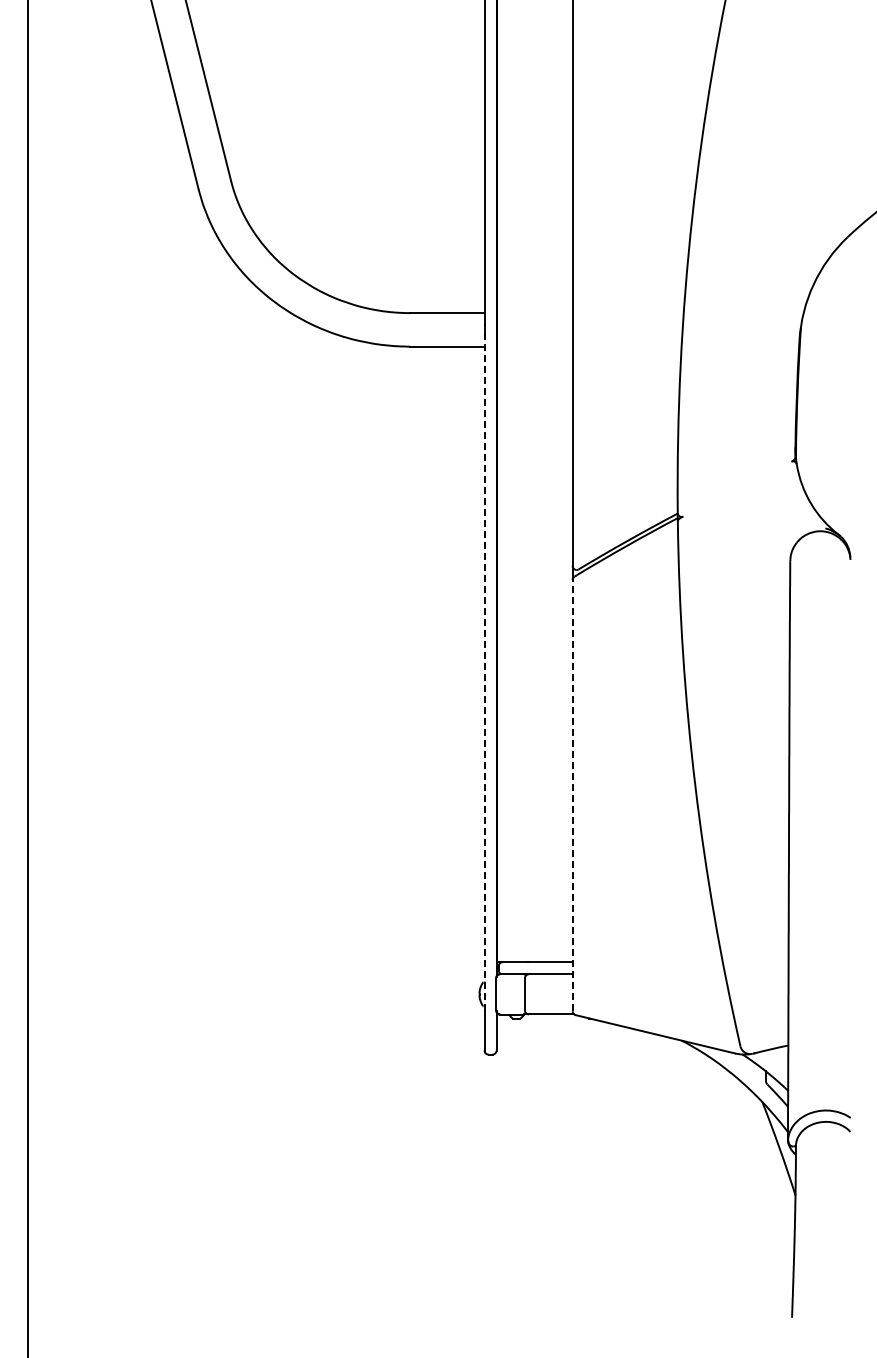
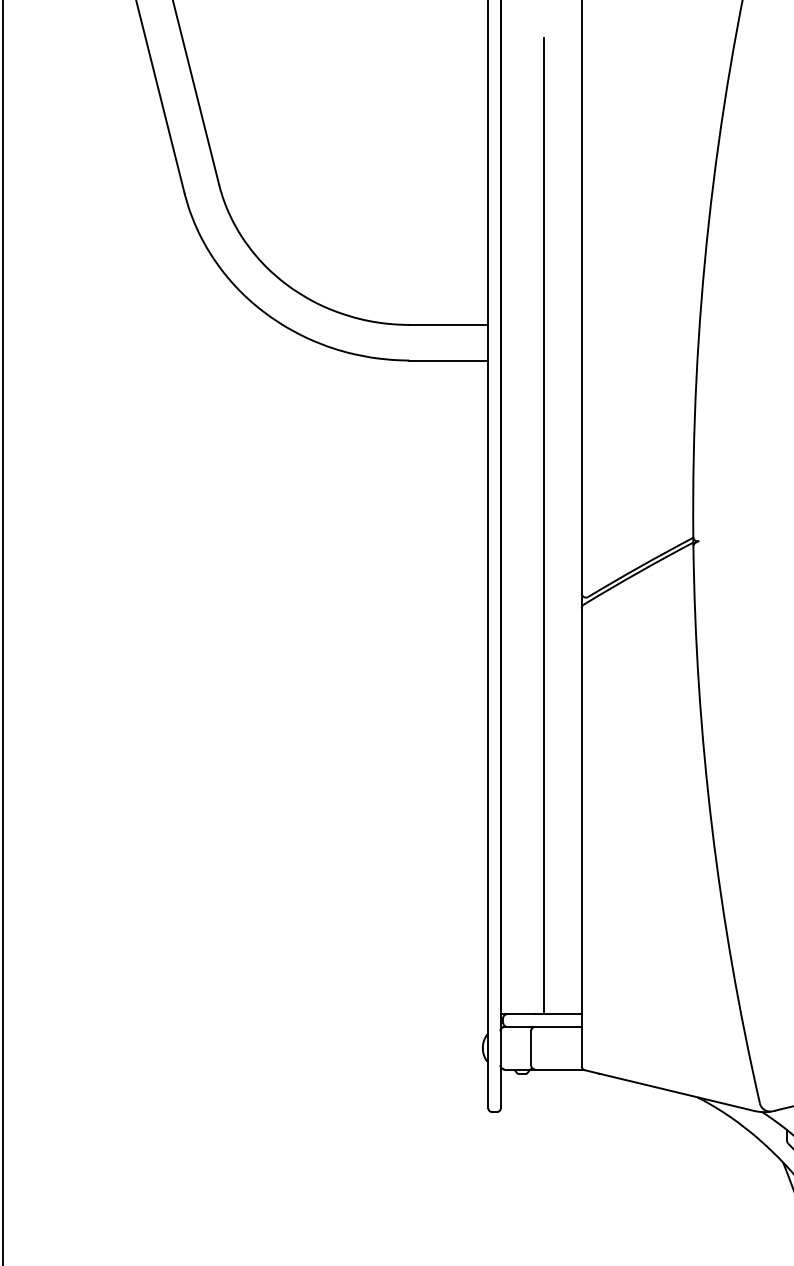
line: (536, 502) -> (543, 525), added
line: (484, 672) -> (488, 706), dashed -> solid
line: (572, 795) -> (581, 837), dashed -> solid

